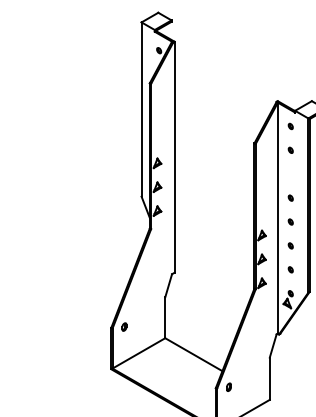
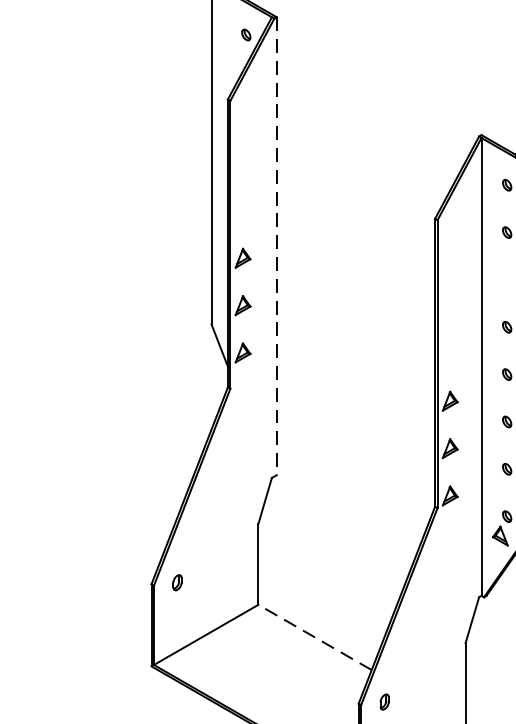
line: (174, 157) -> (276, 246), solid -> dashed
line: (193, 354) -> (314, 637), solid -> dashed

